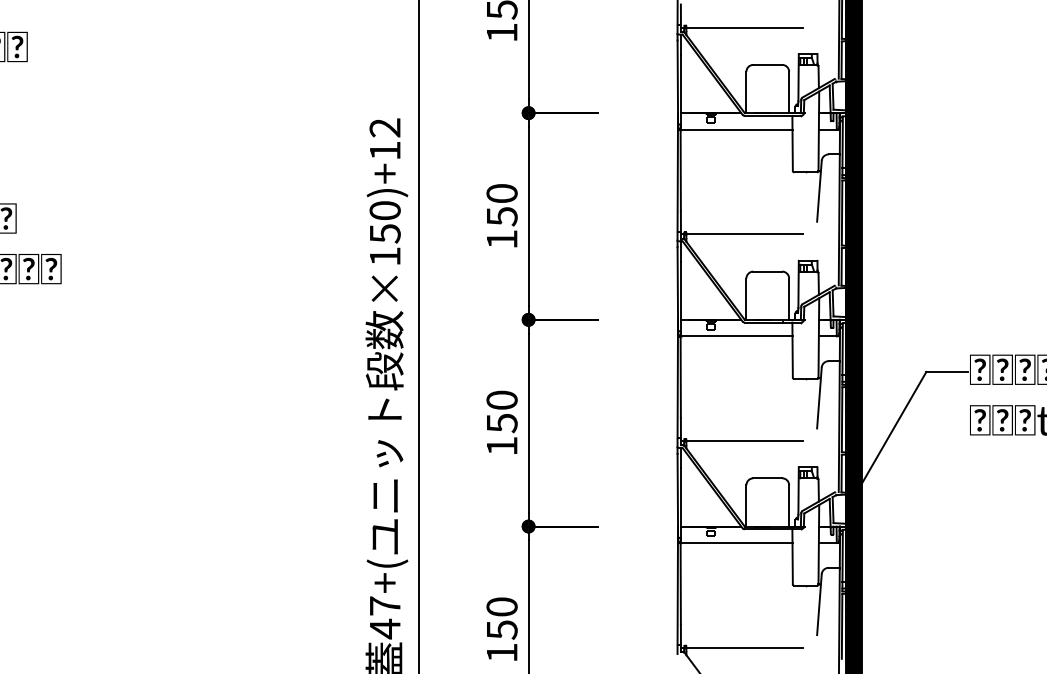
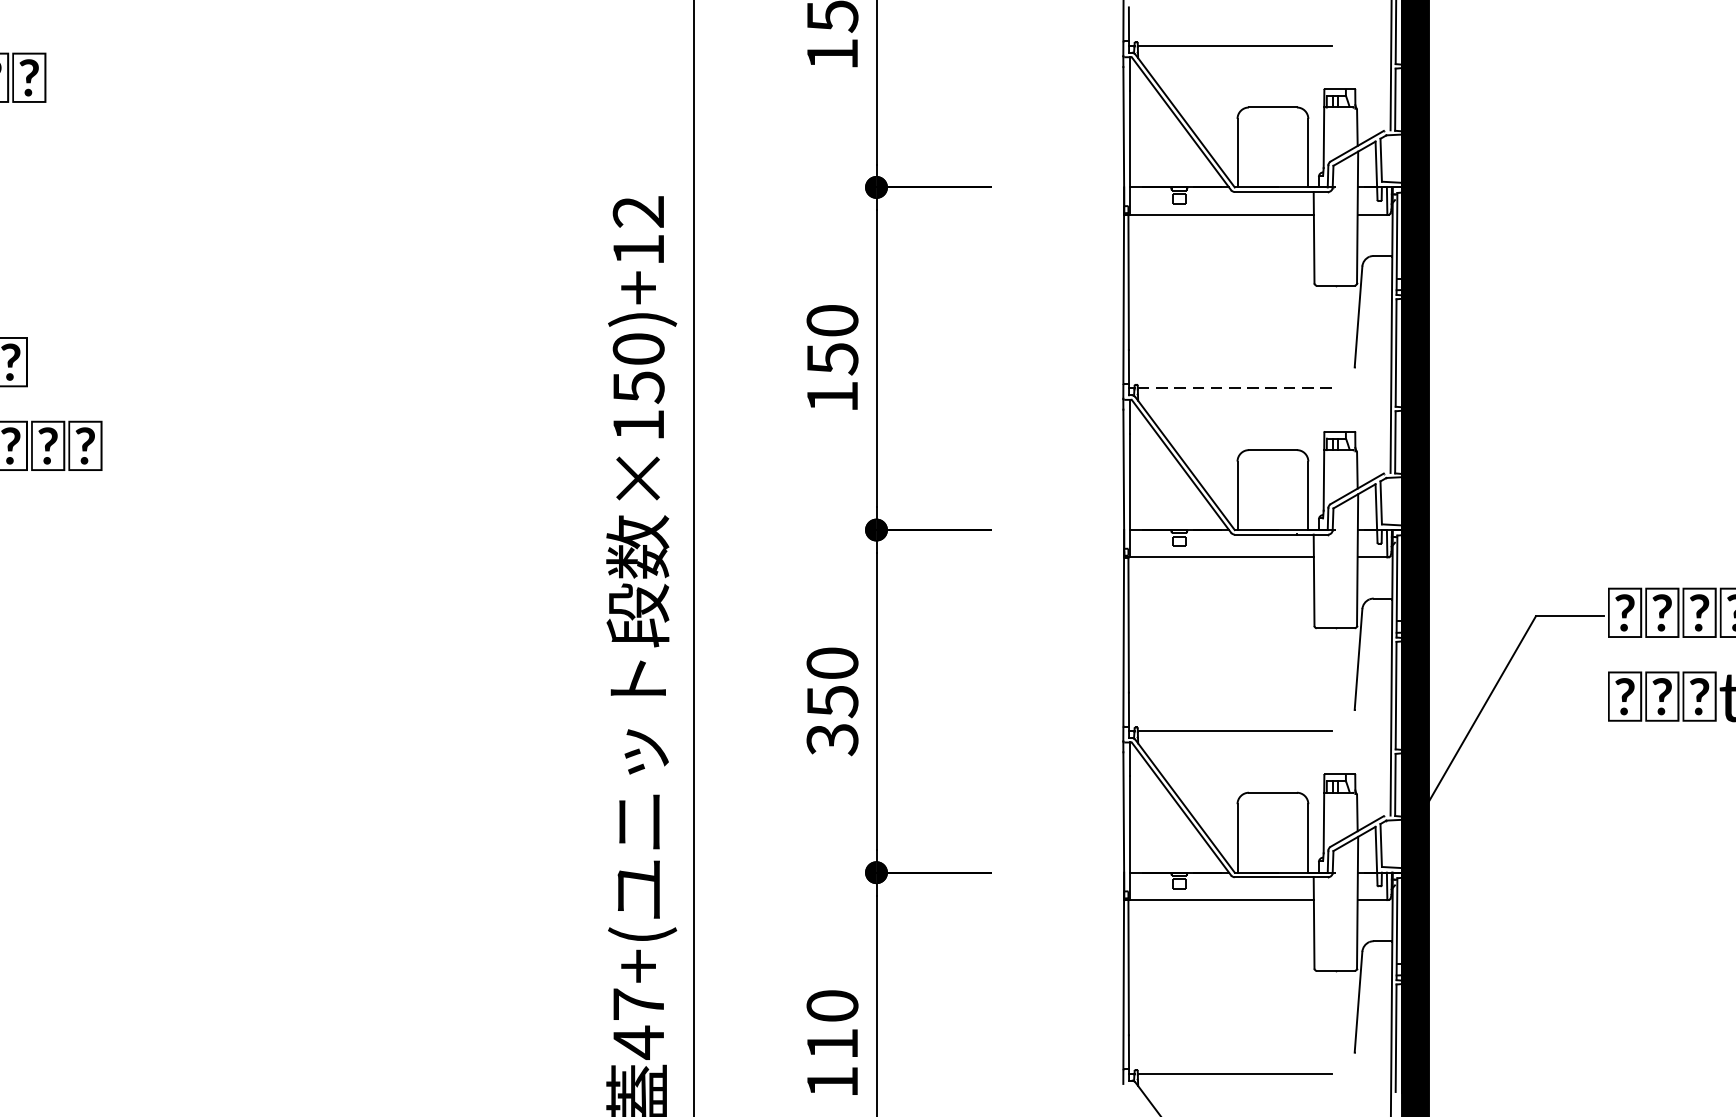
line: (744, 234) -> (1234, 388), solid -> dashed
text: (501, 446) -> (831, 740), 150 -> 350
text: (502, 629) -> (833, 1043), 150 -> 110

